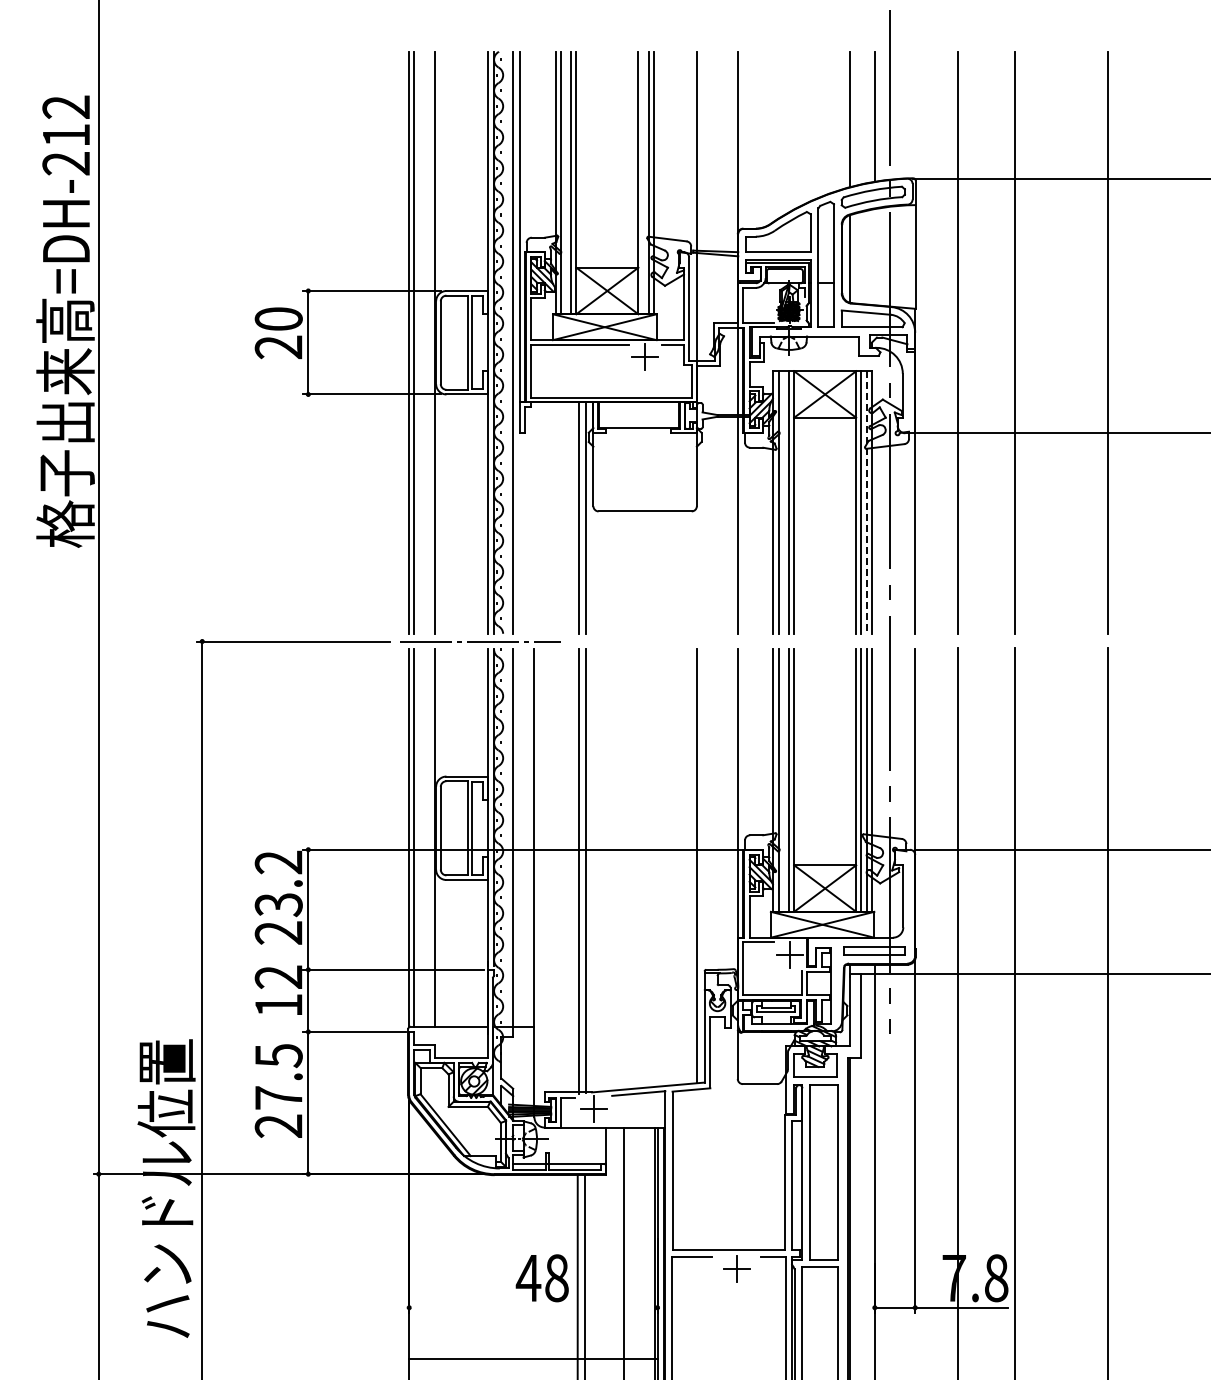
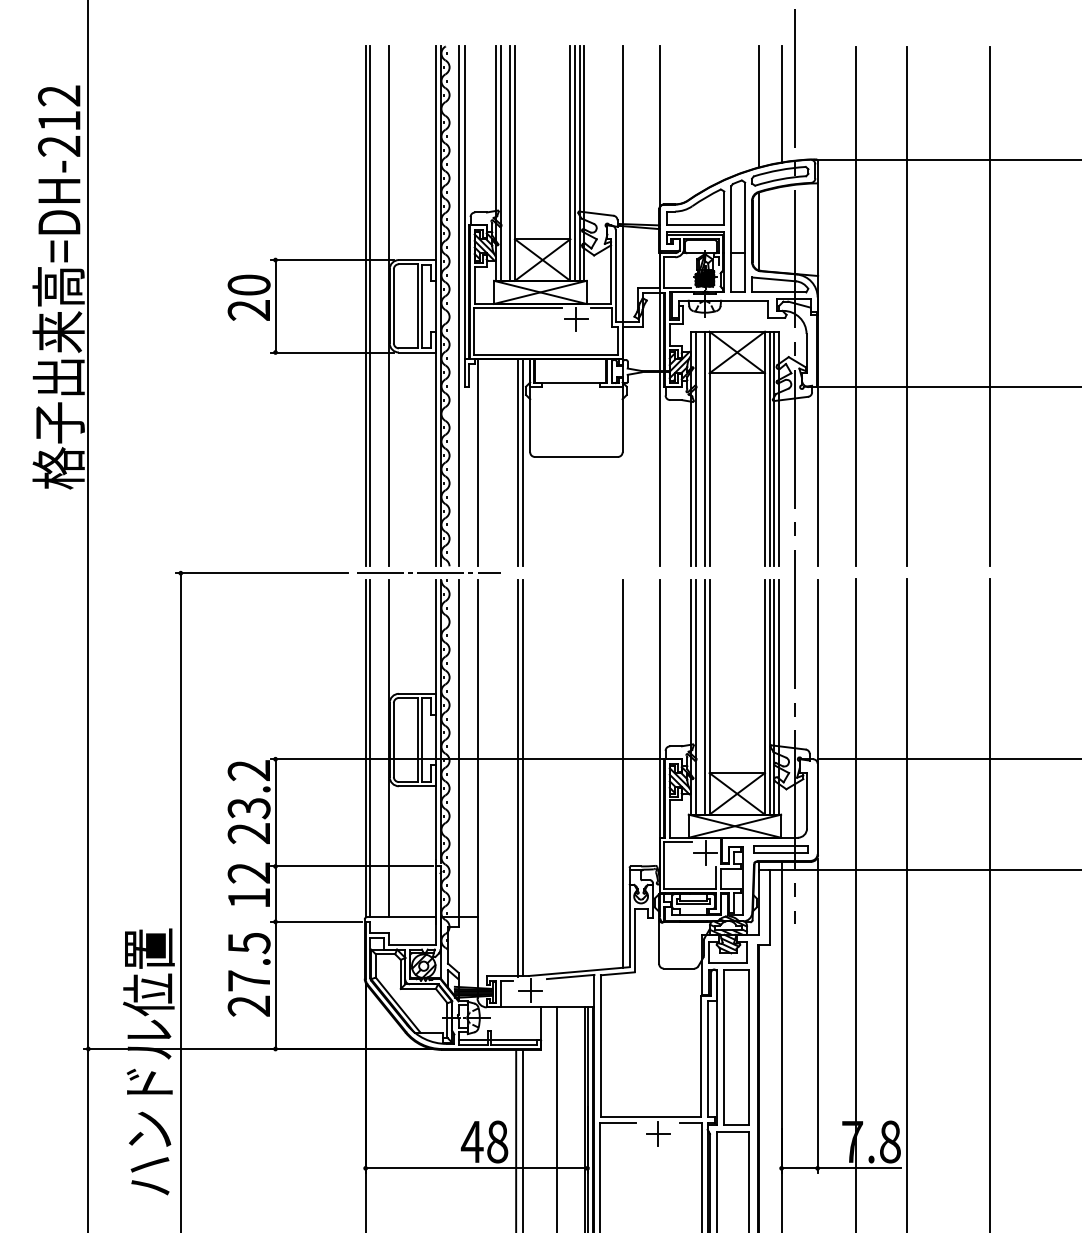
line: (643, 182) -> (574, 163), added
line: (866, 502) -> (774, 449), dashed -> solid
line: (534, 517) -> (477, 462), added
line: (533, 1358) -> (476, 1168), moved

